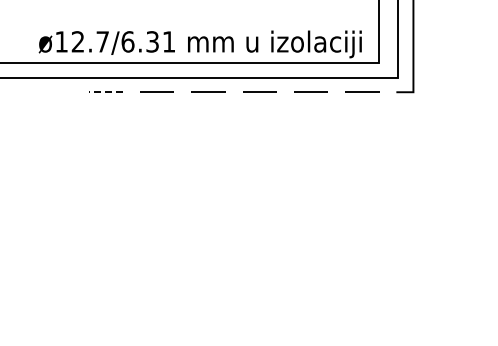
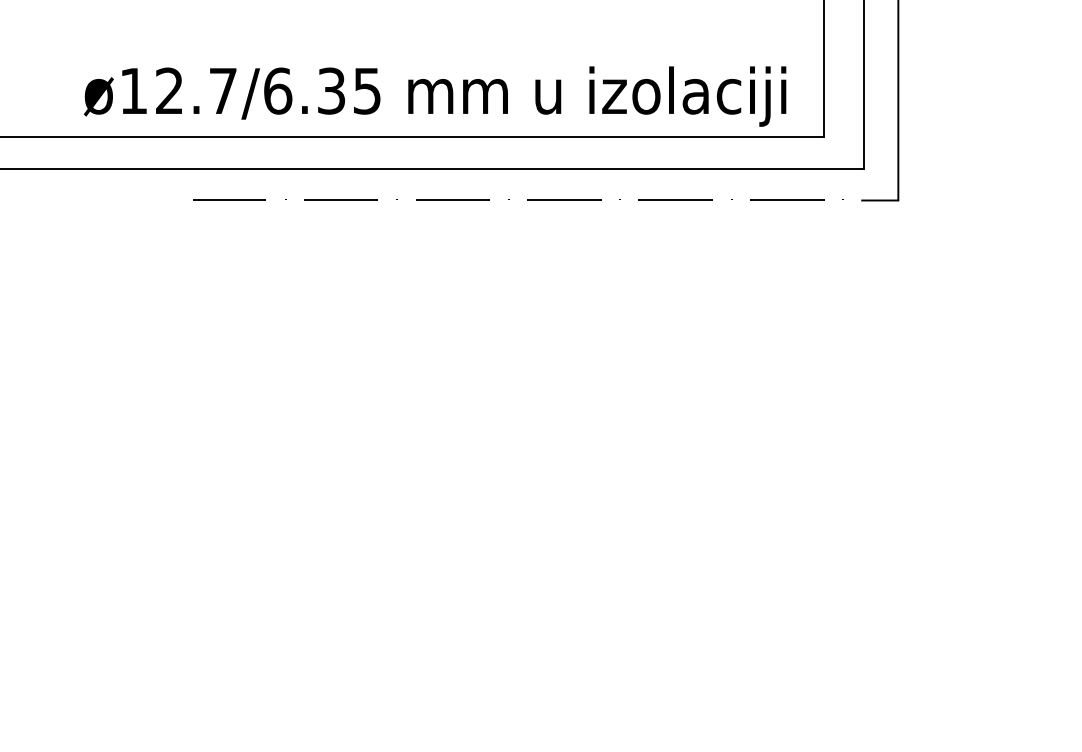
text: (169, 41) -> (368, 90), ø12.7/6.31 -> ø12.7/6.35
line: (105, 92) -> (229, 201), dashed -> solid

